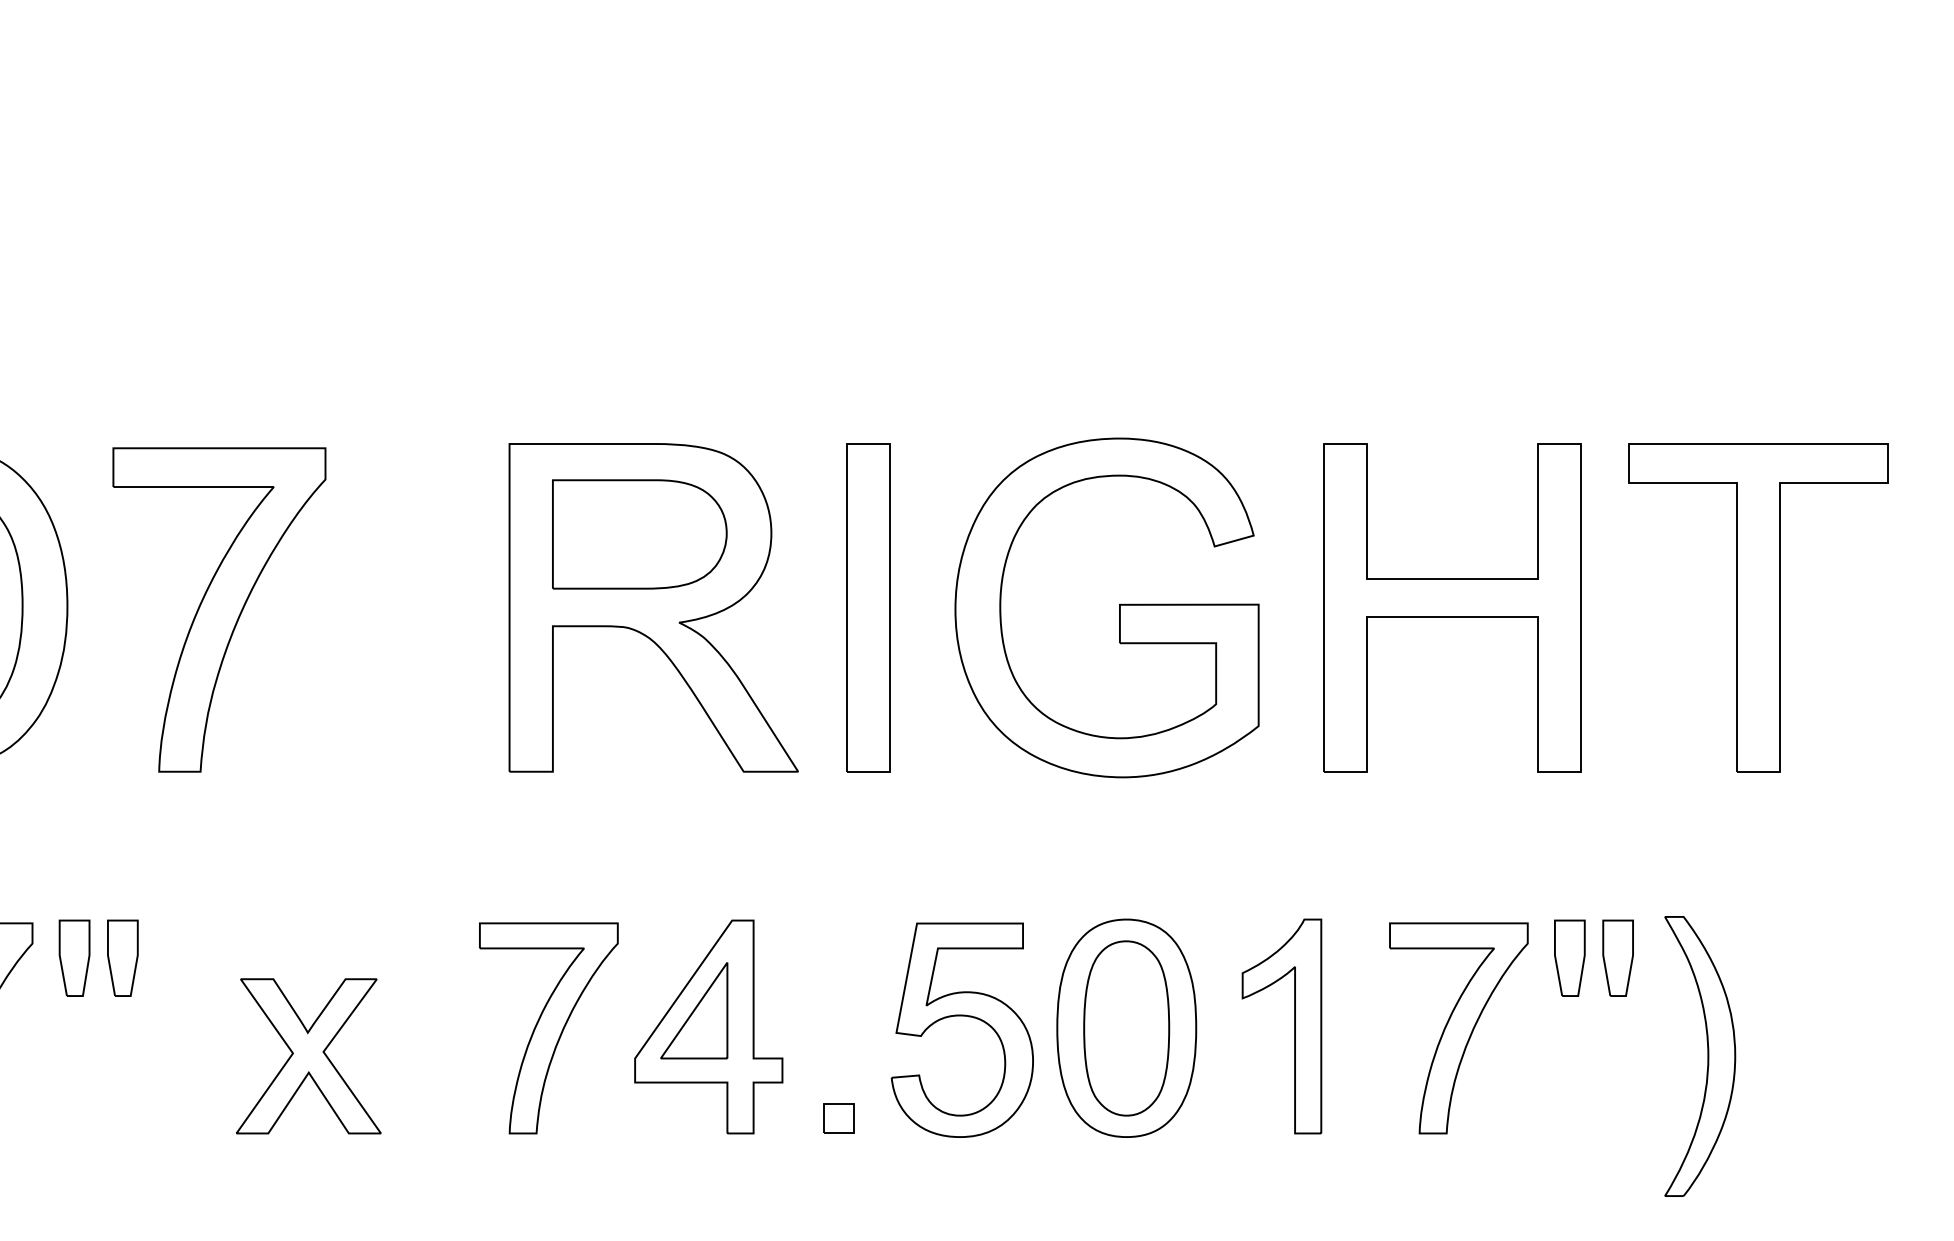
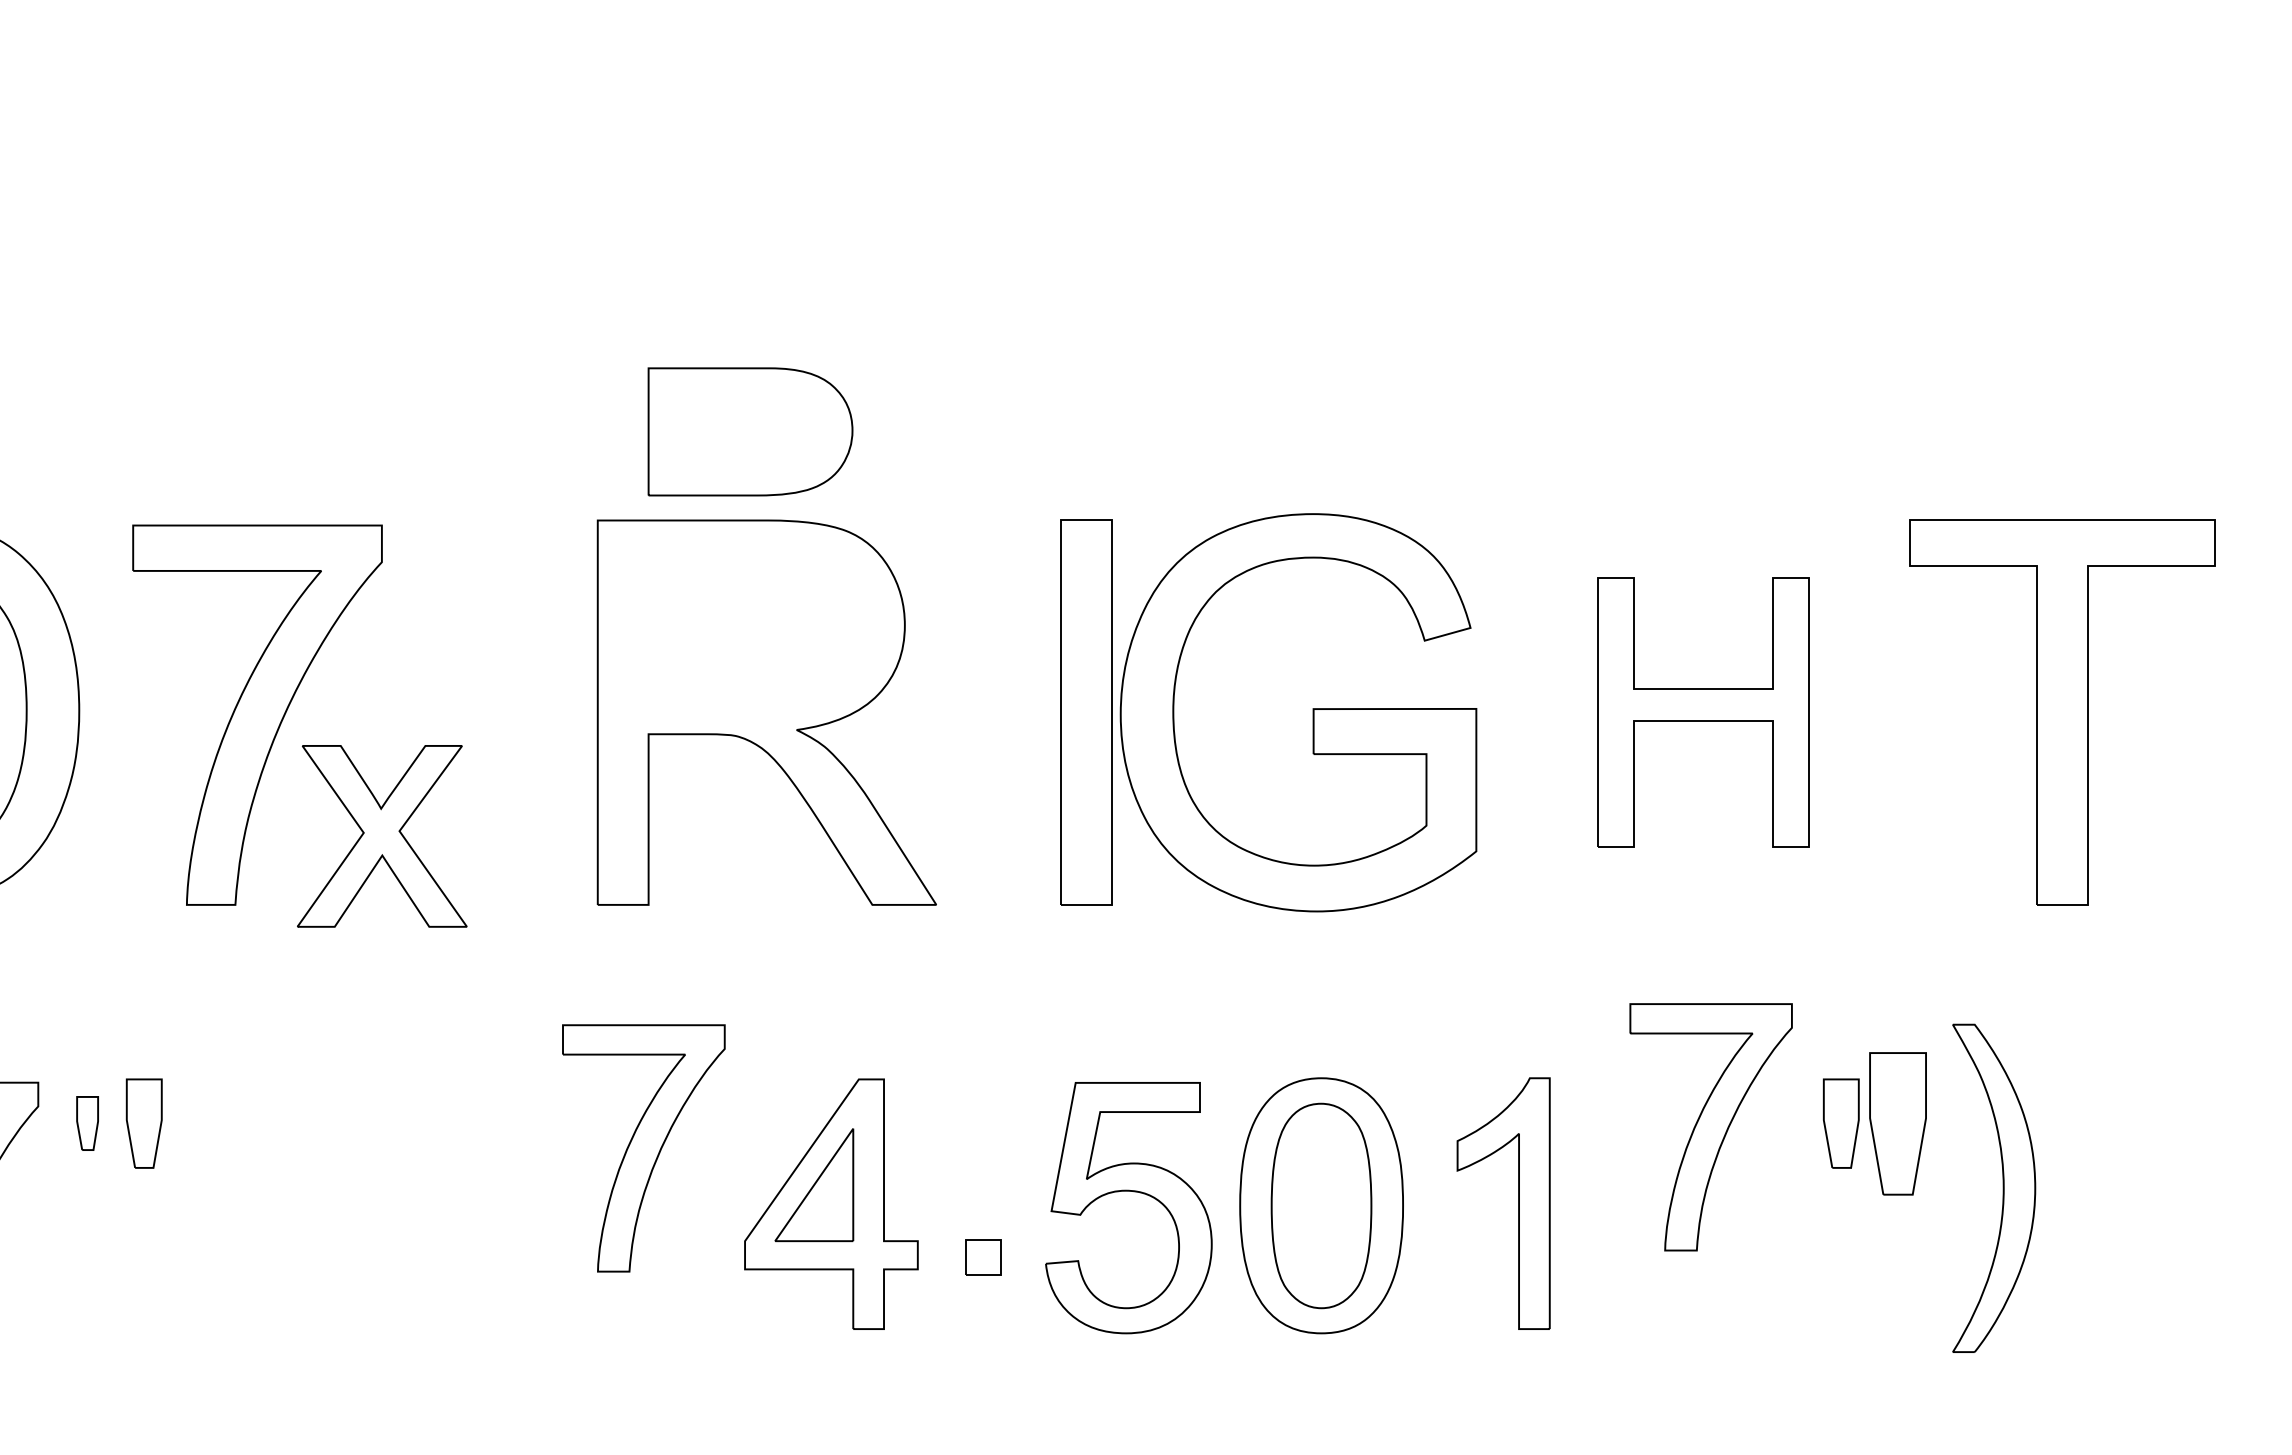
part: (639, 534) -> (750, 431), moved
part: (868, 607) -> (1086, 712), moved
part: (1452, 607) -> (1703, 712), size x0.7
part: (74, 957) -> (87, 1122), size x0.6
part: (1617, 957) -> (1897, 1122), size x1.6
part: (548, 1028) -> (643, 1148), moved
part: (1458, 1028) -> (1710, 1127), moved
part: (308, 1056) -> (381, 836), moved
part: (1707, 1056) -> (2002, 1188), moved
part: (838, 1118) -> (983, 1257), moved

